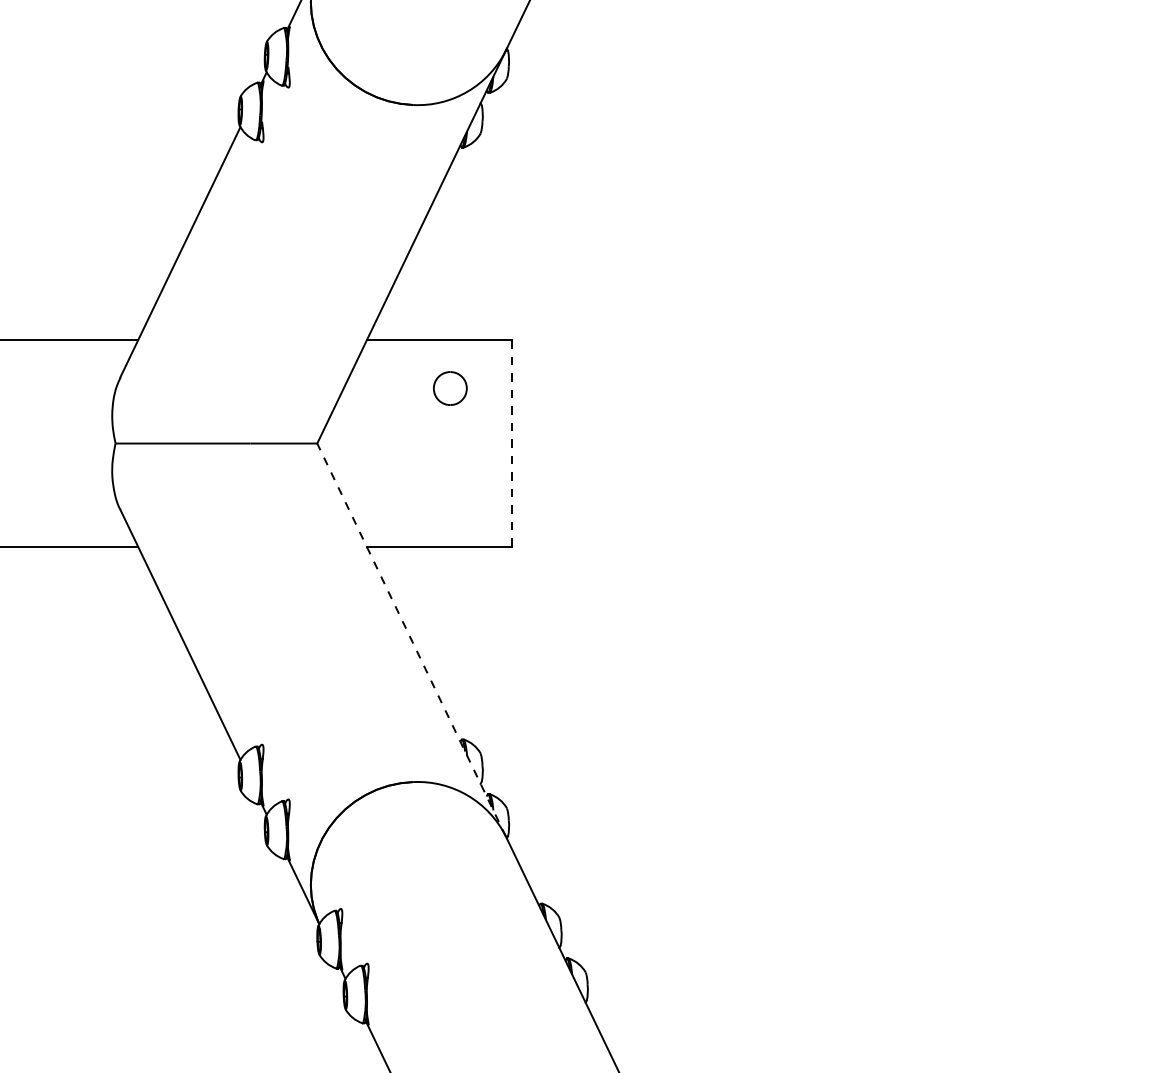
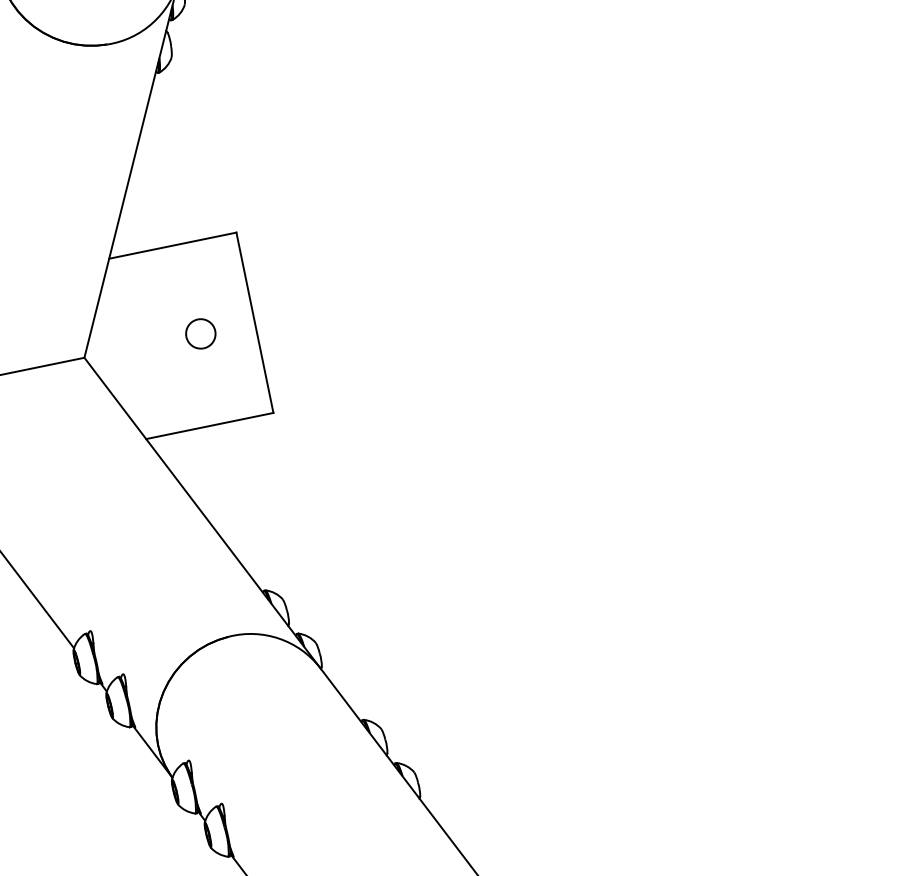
part: (450, 388) -> (200, 333), moved
line: (512, 443) -> (255, 322), dashed -> solid
line: (411, 639) -> (202, 512), dashed -> solid

